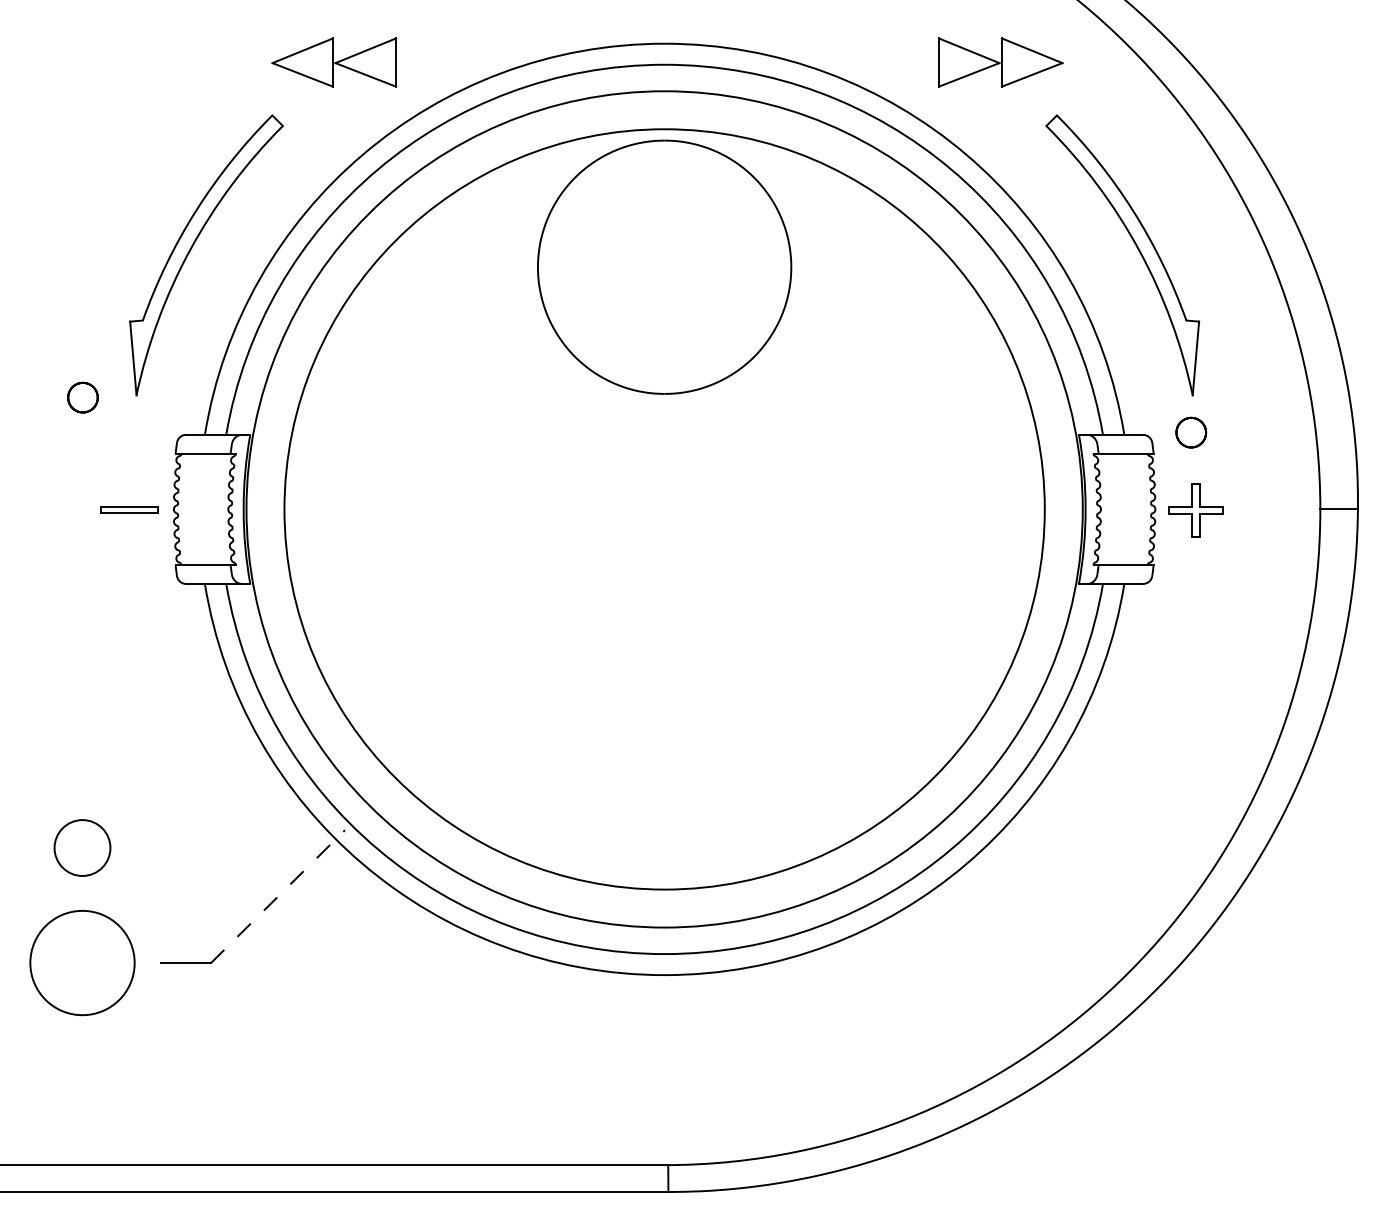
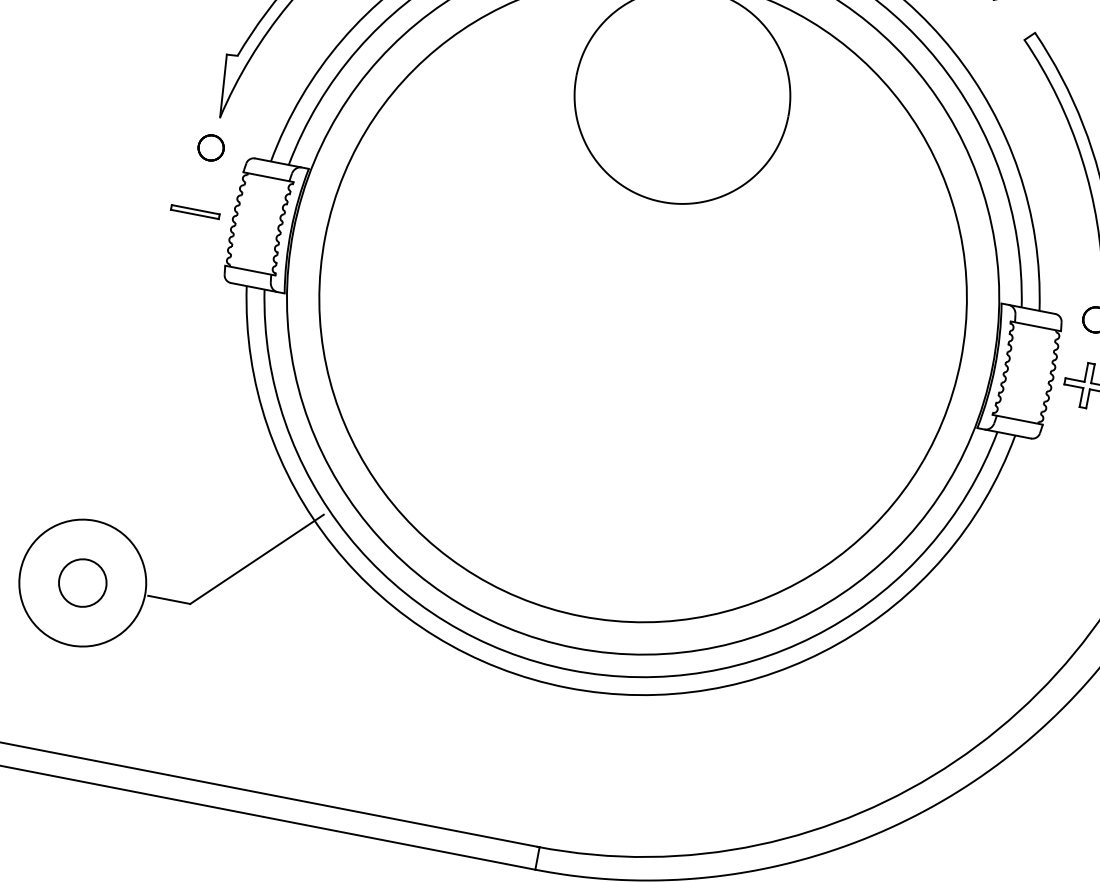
part: (82, 397) -> (210, 147), moved
circle: (82, 847) -> (82, 582), moved
line: (278, 896) -> (257, 559), dashed -> solid
circle: (82, 962) -> (82, 582), size x1.43

